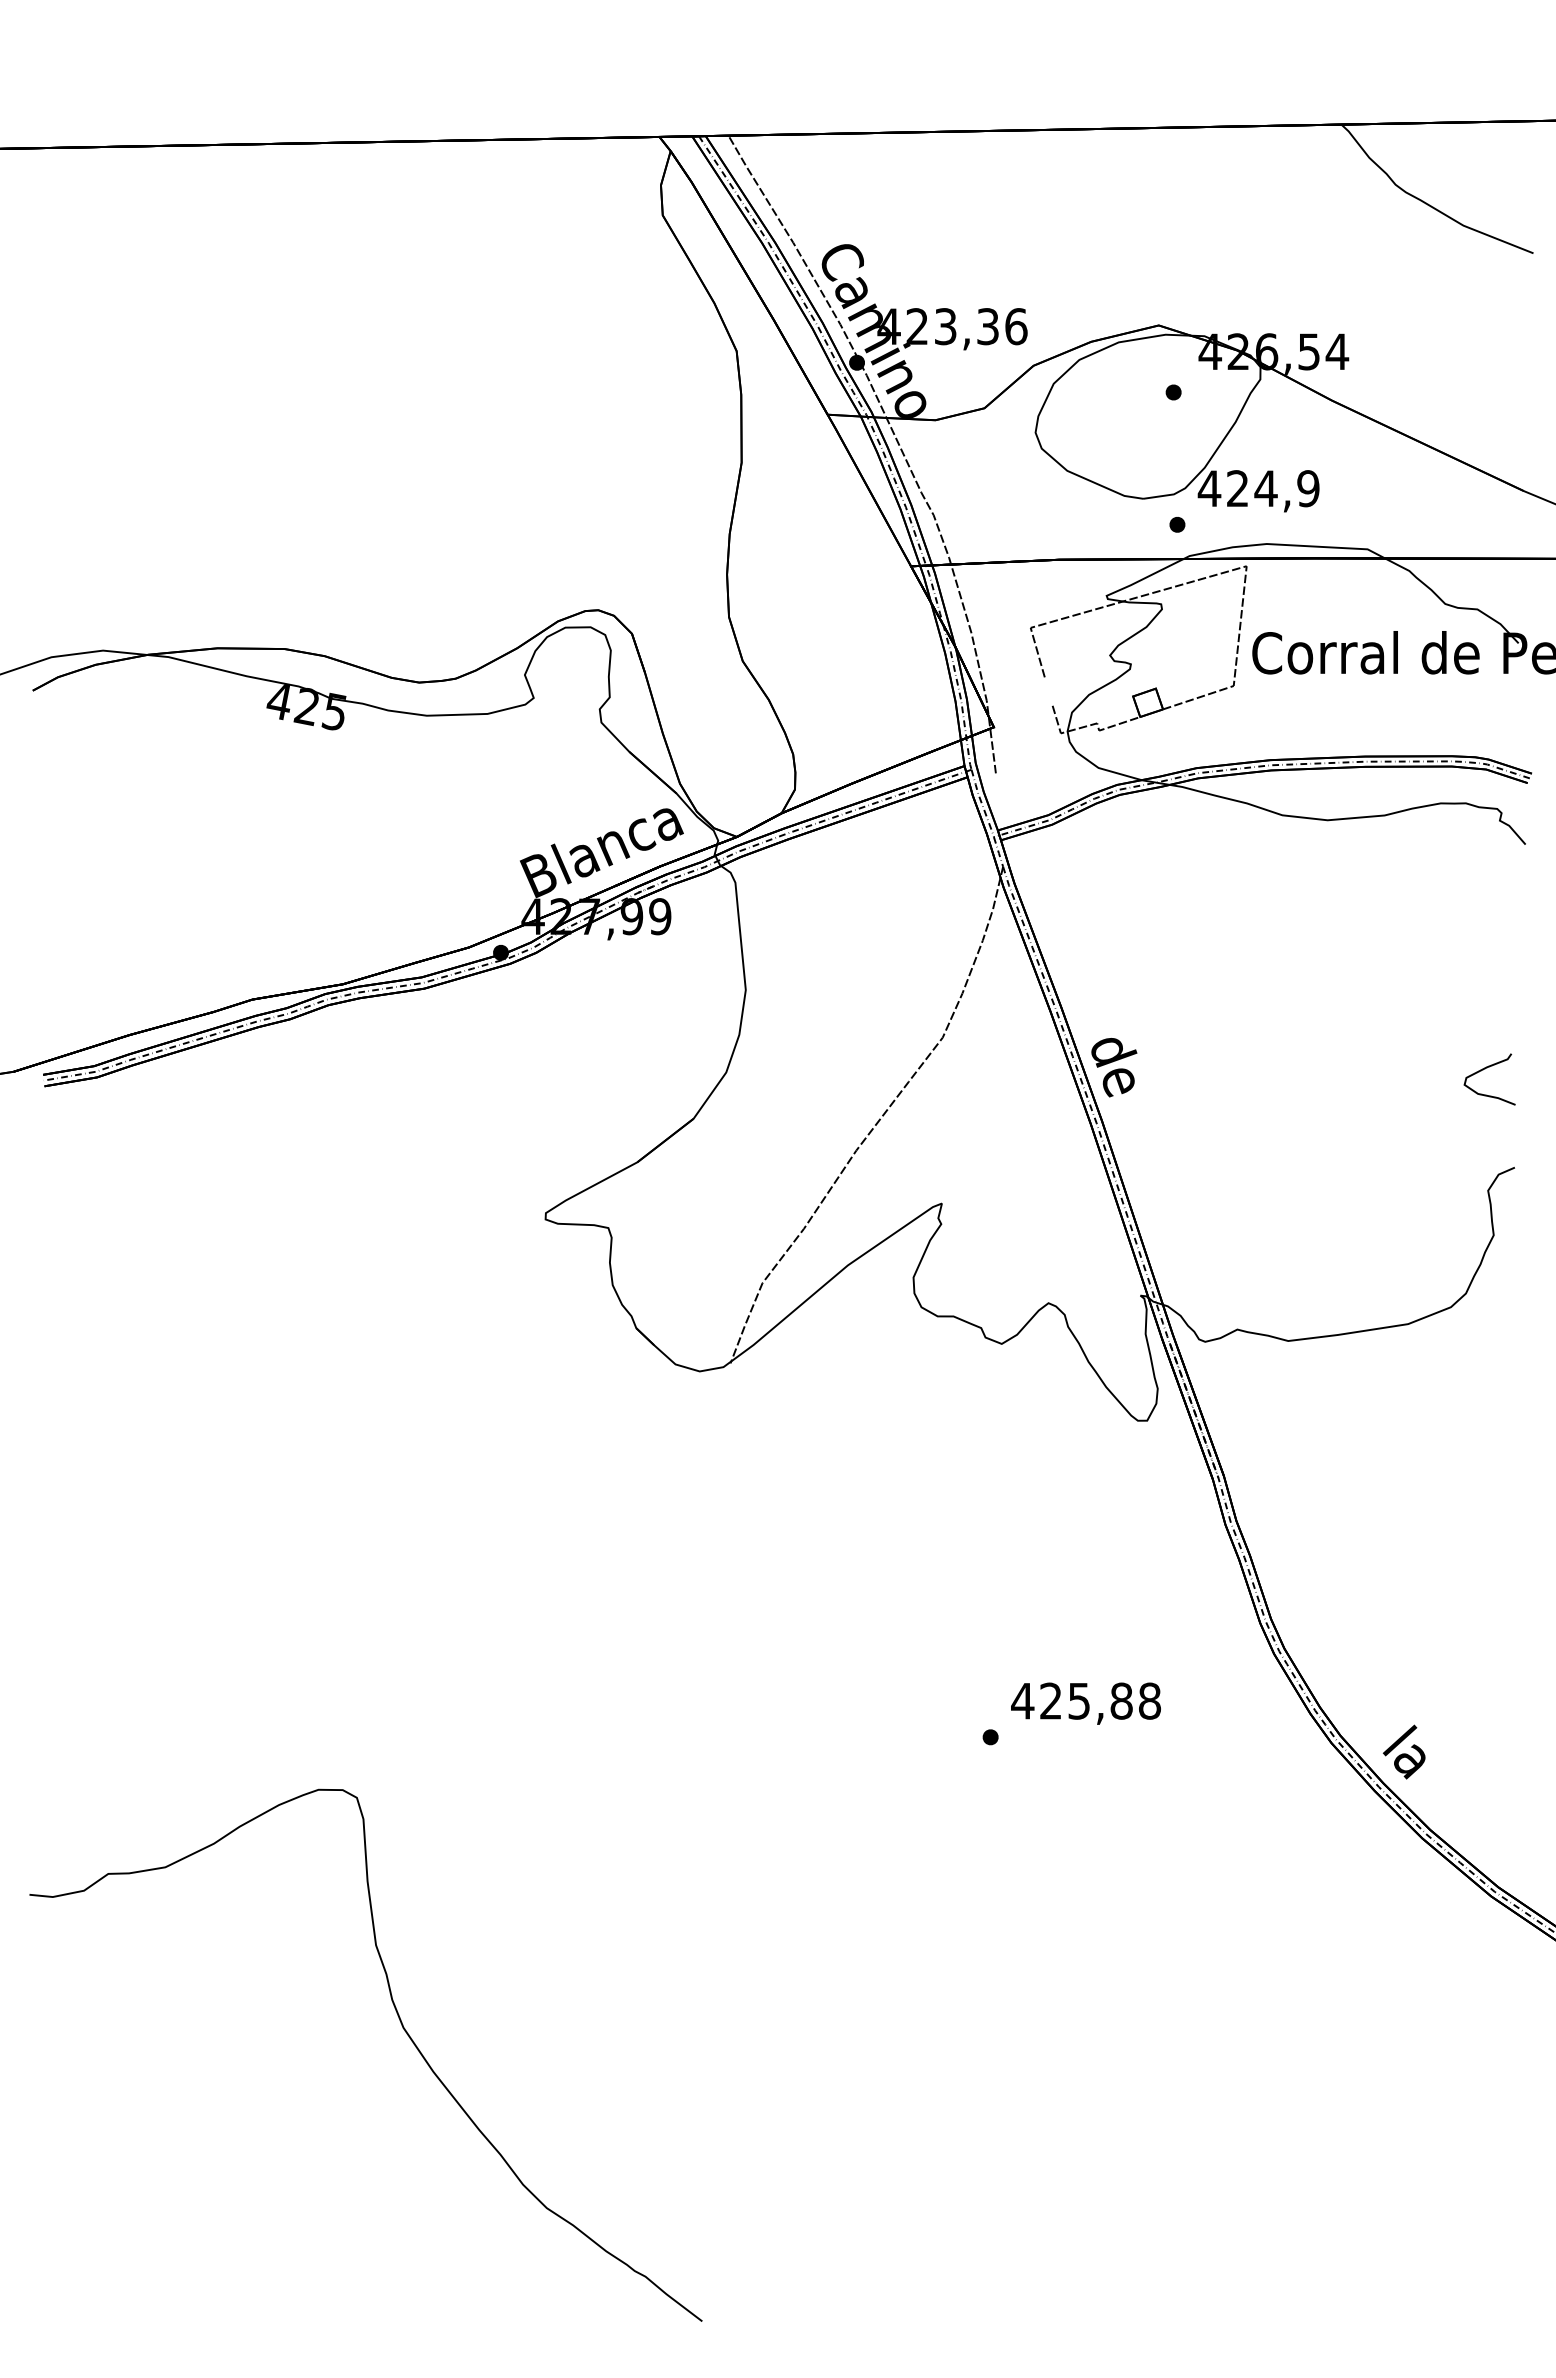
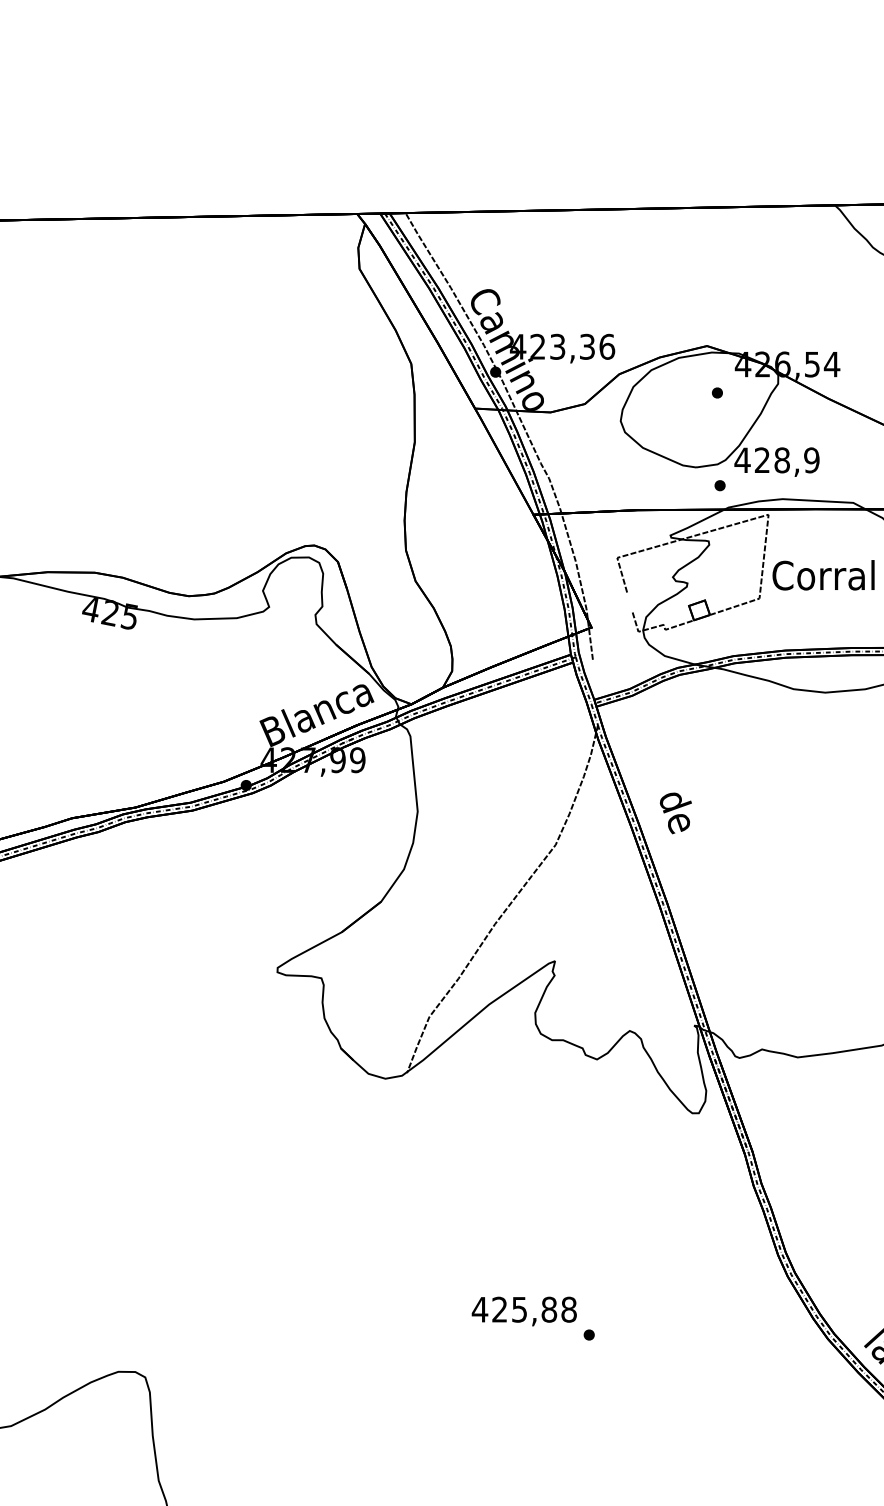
text: (1265, 488) -> (781, 460), 424,9 -> 428,9
text: (1114, 1067) -> (676, 813), moved
text: (1085, 1703) -> (523, 1311), moved

